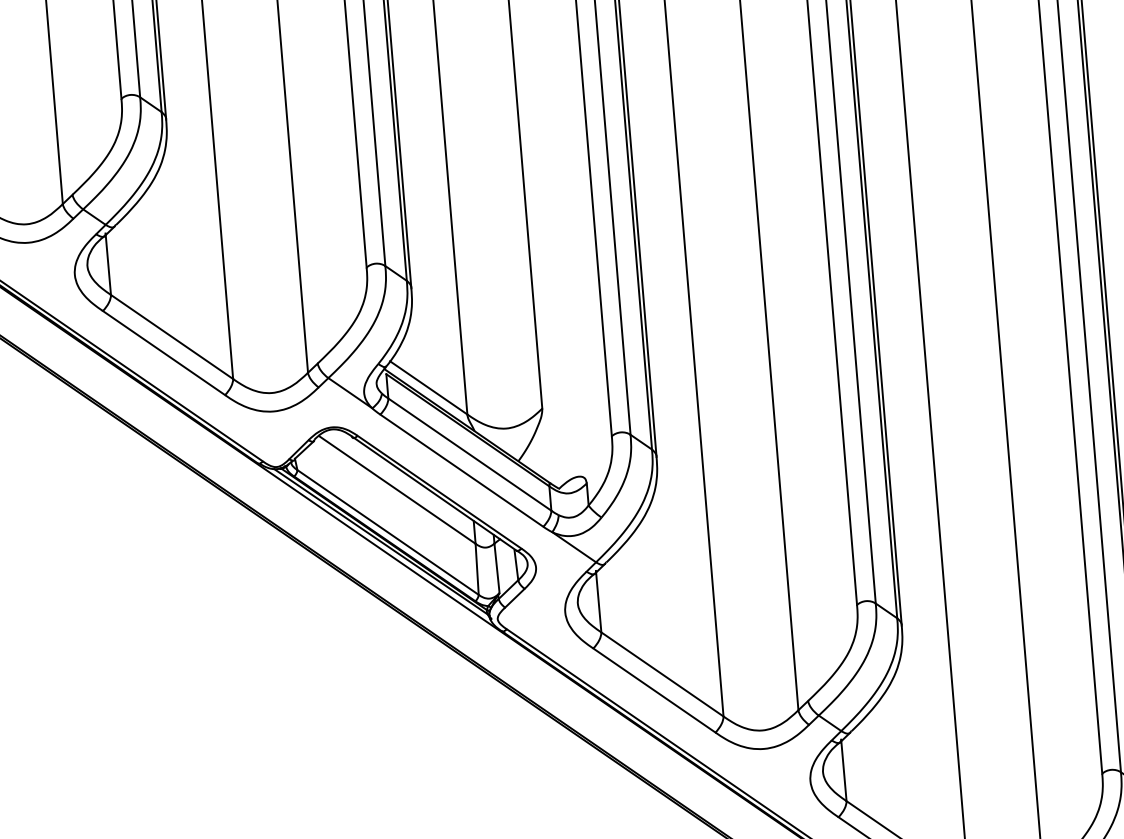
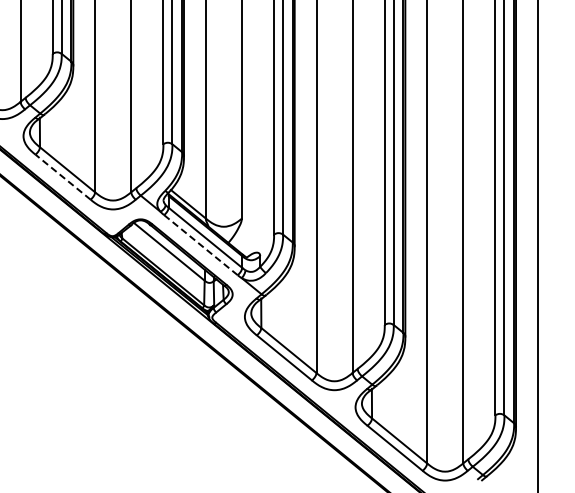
line: (164, 353) -> (63, 177), solid -> dashed
line: (460, 469) -> (200, 244), solid -> dashed

